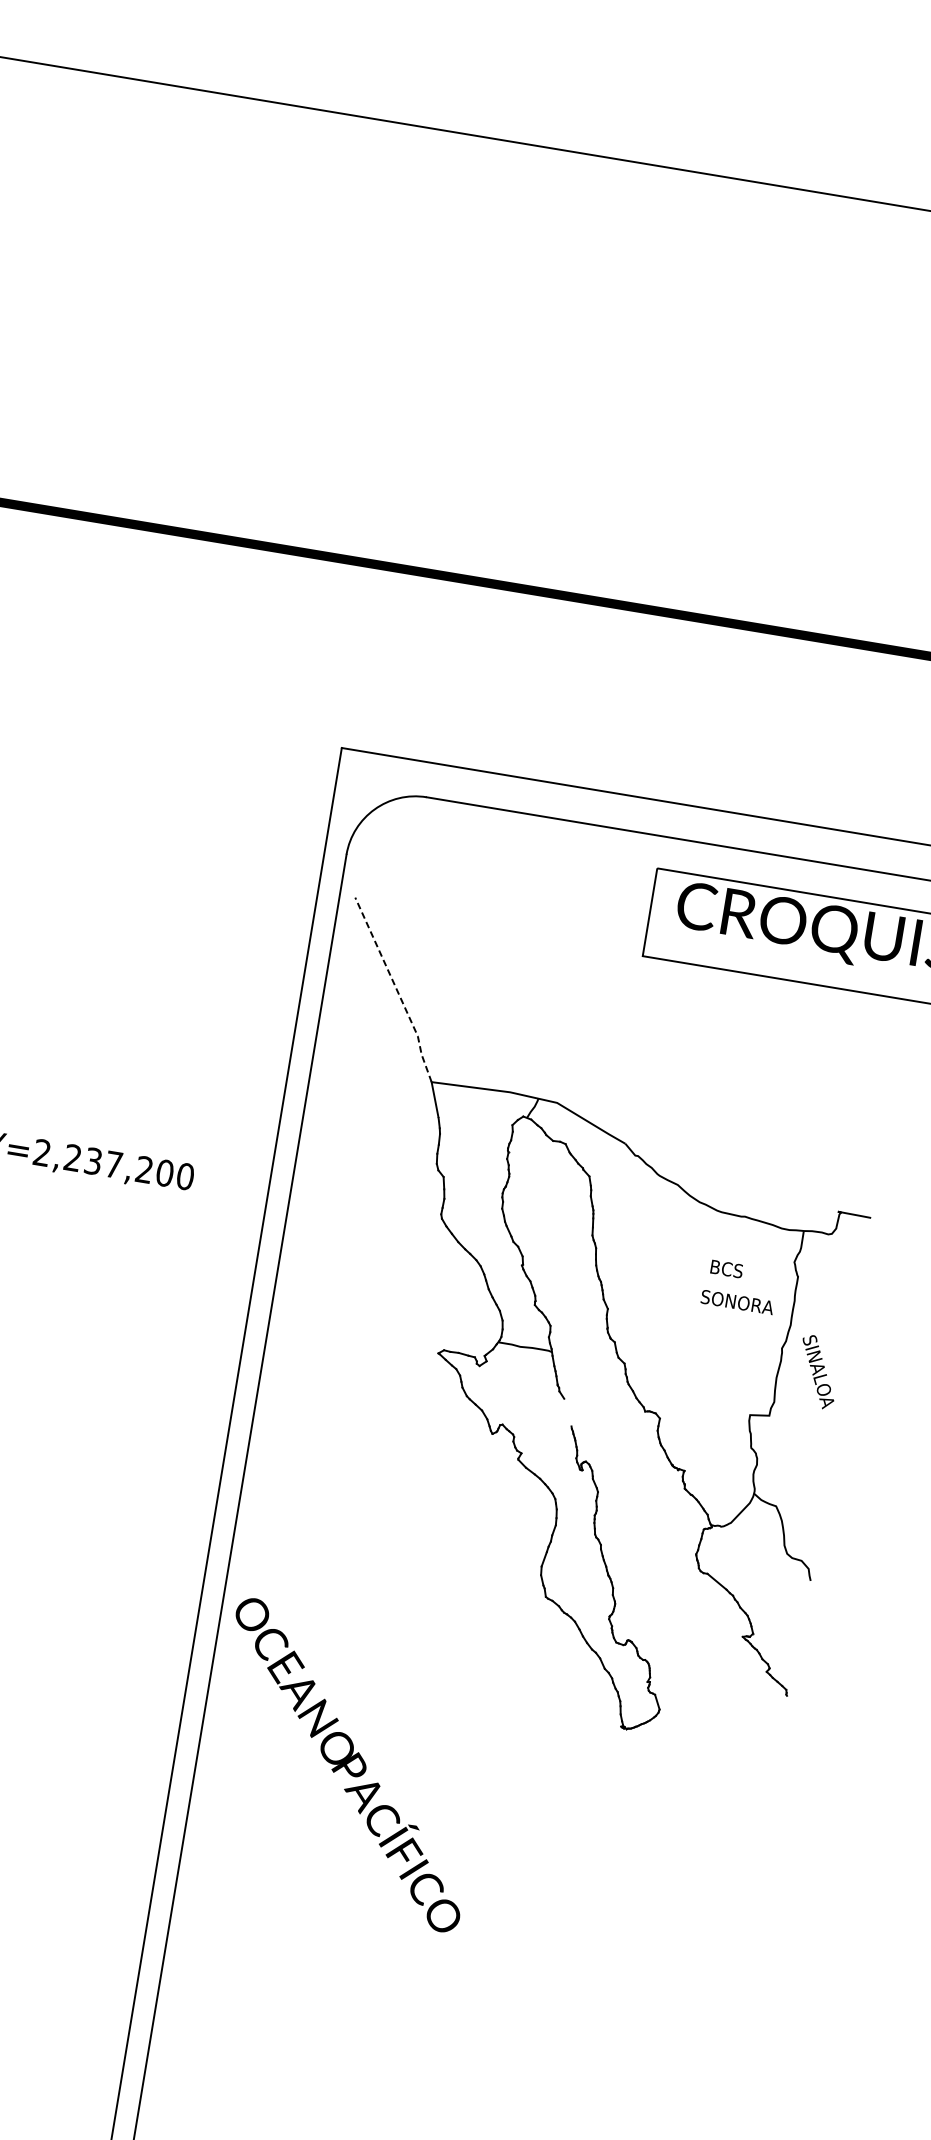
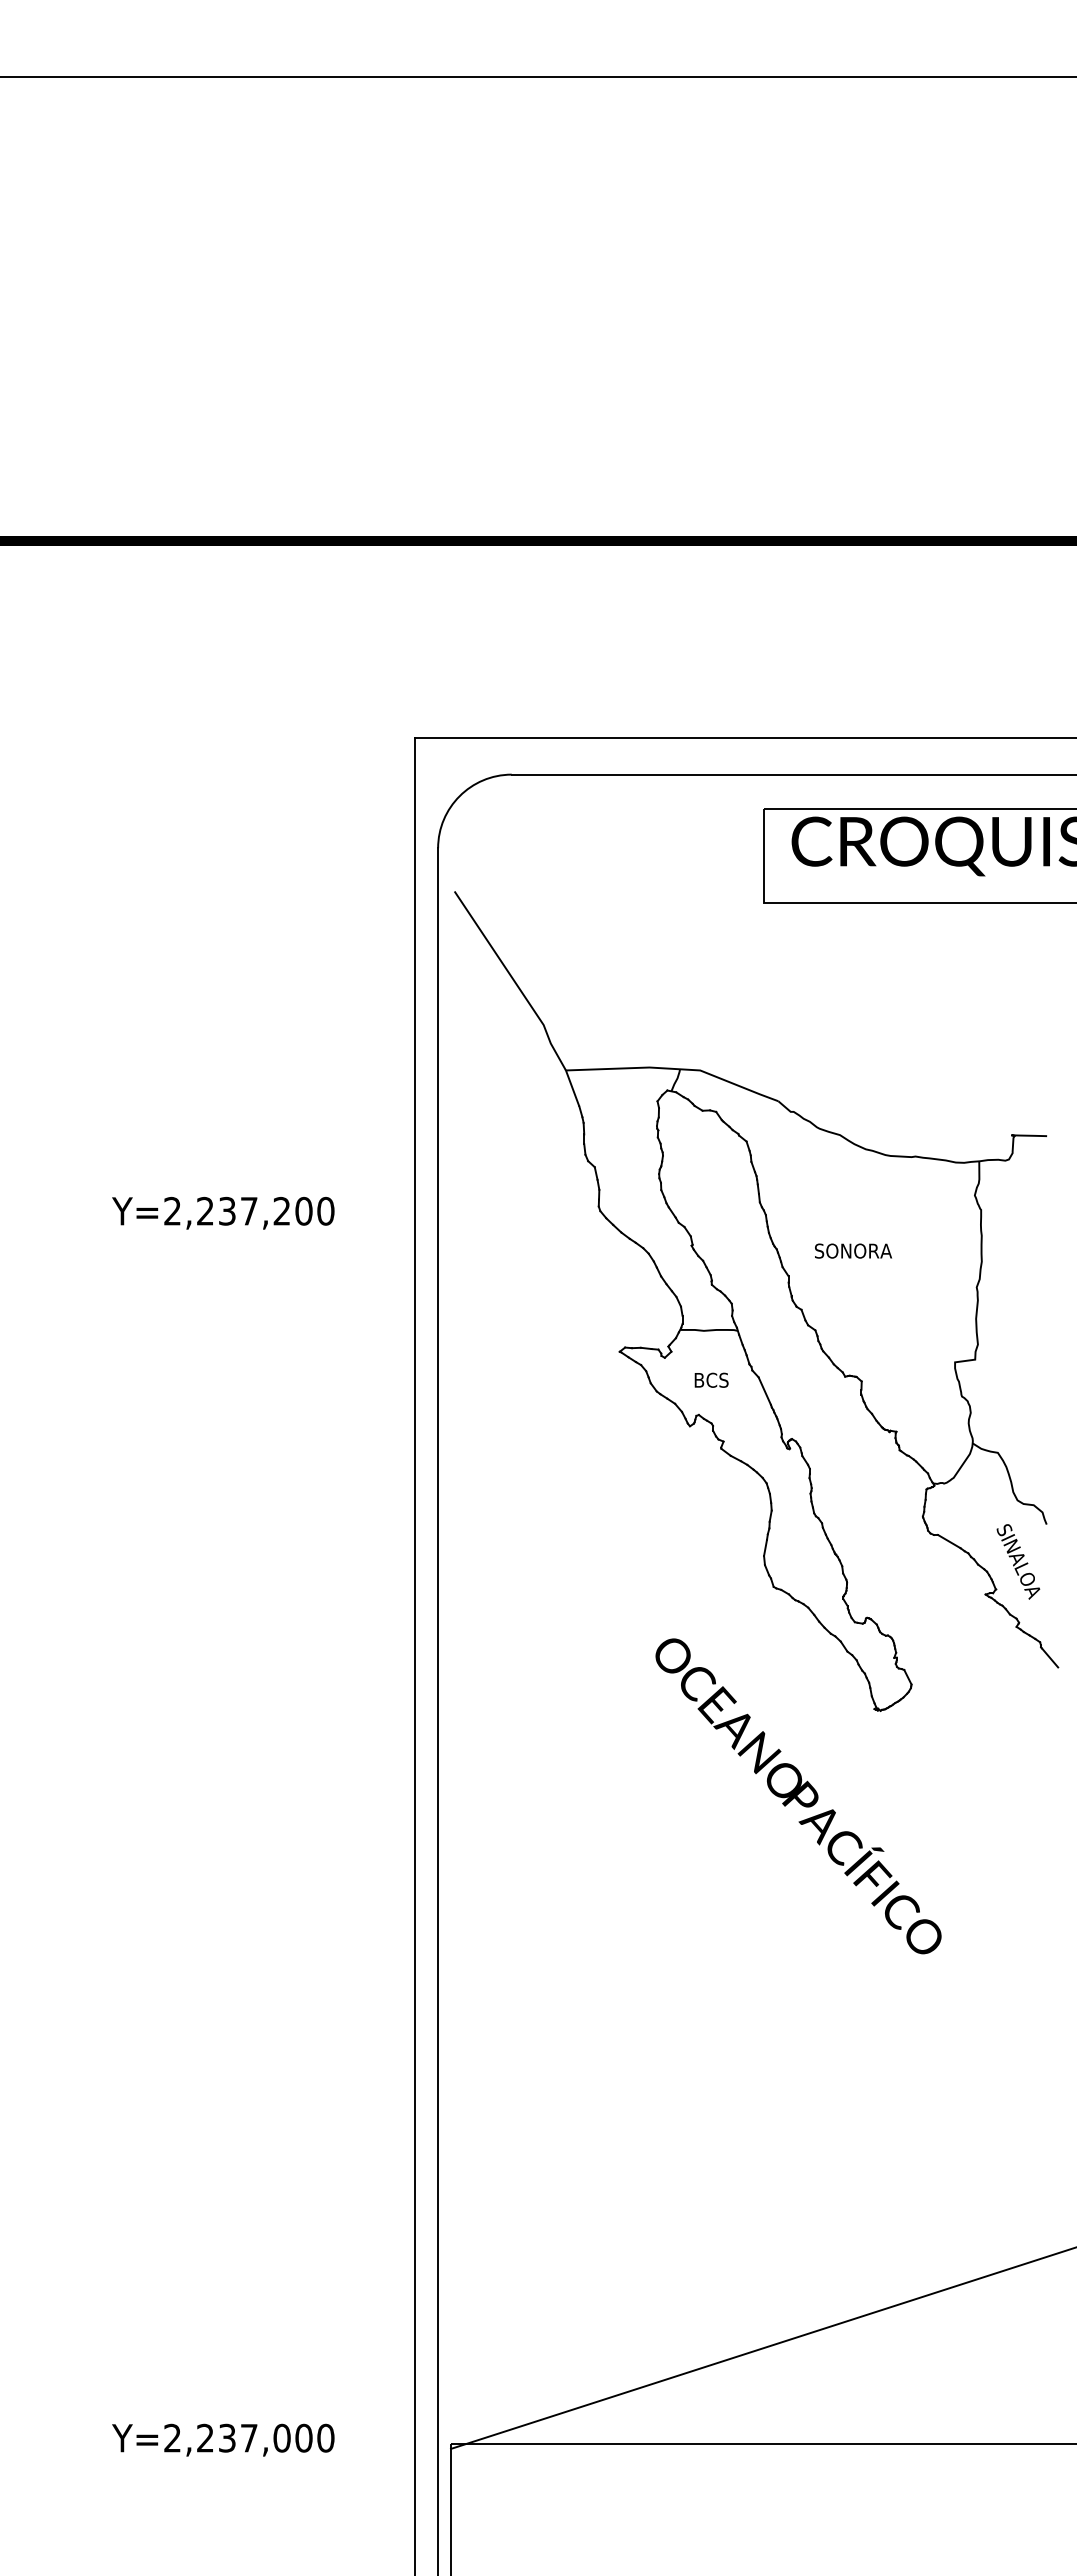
line: (396, 989) -> (513, 980), dashed -> solid
text: (726, 1268) -> (711, 1379), moved
text: (737, 1301) -> (853, 1250), moved
text: (818, 1371) -> (1018, 1561), moved
line: (567, 1411) -> (764, 1390), added
line: (792, 1705) -> (1049, 1657), added
text: (347, 1765) -> (798, 1796), moved

